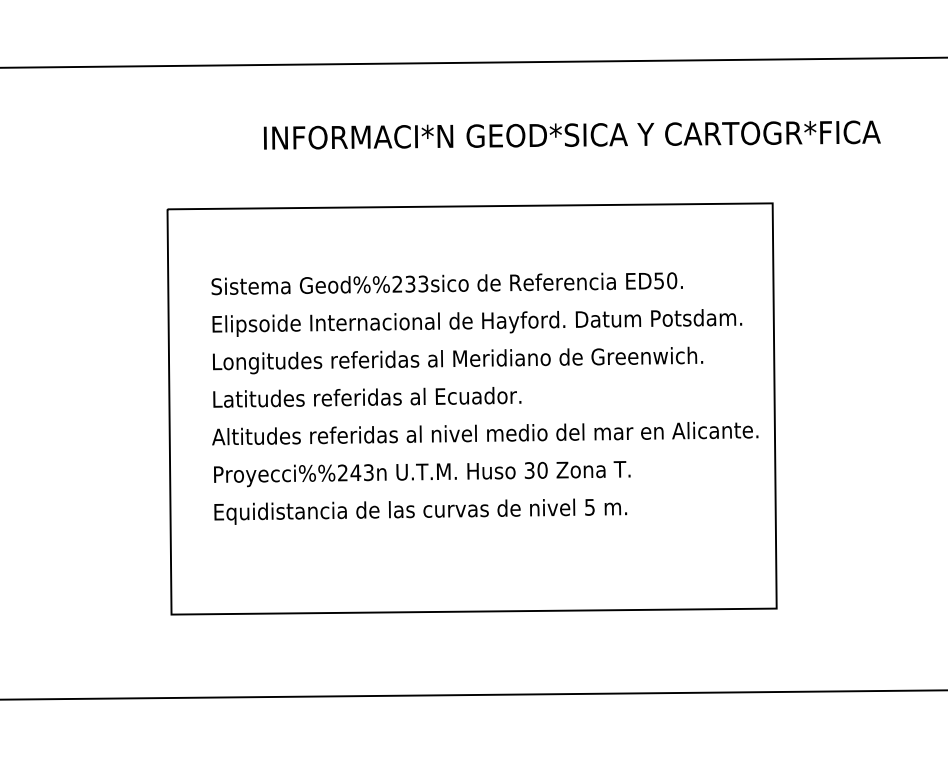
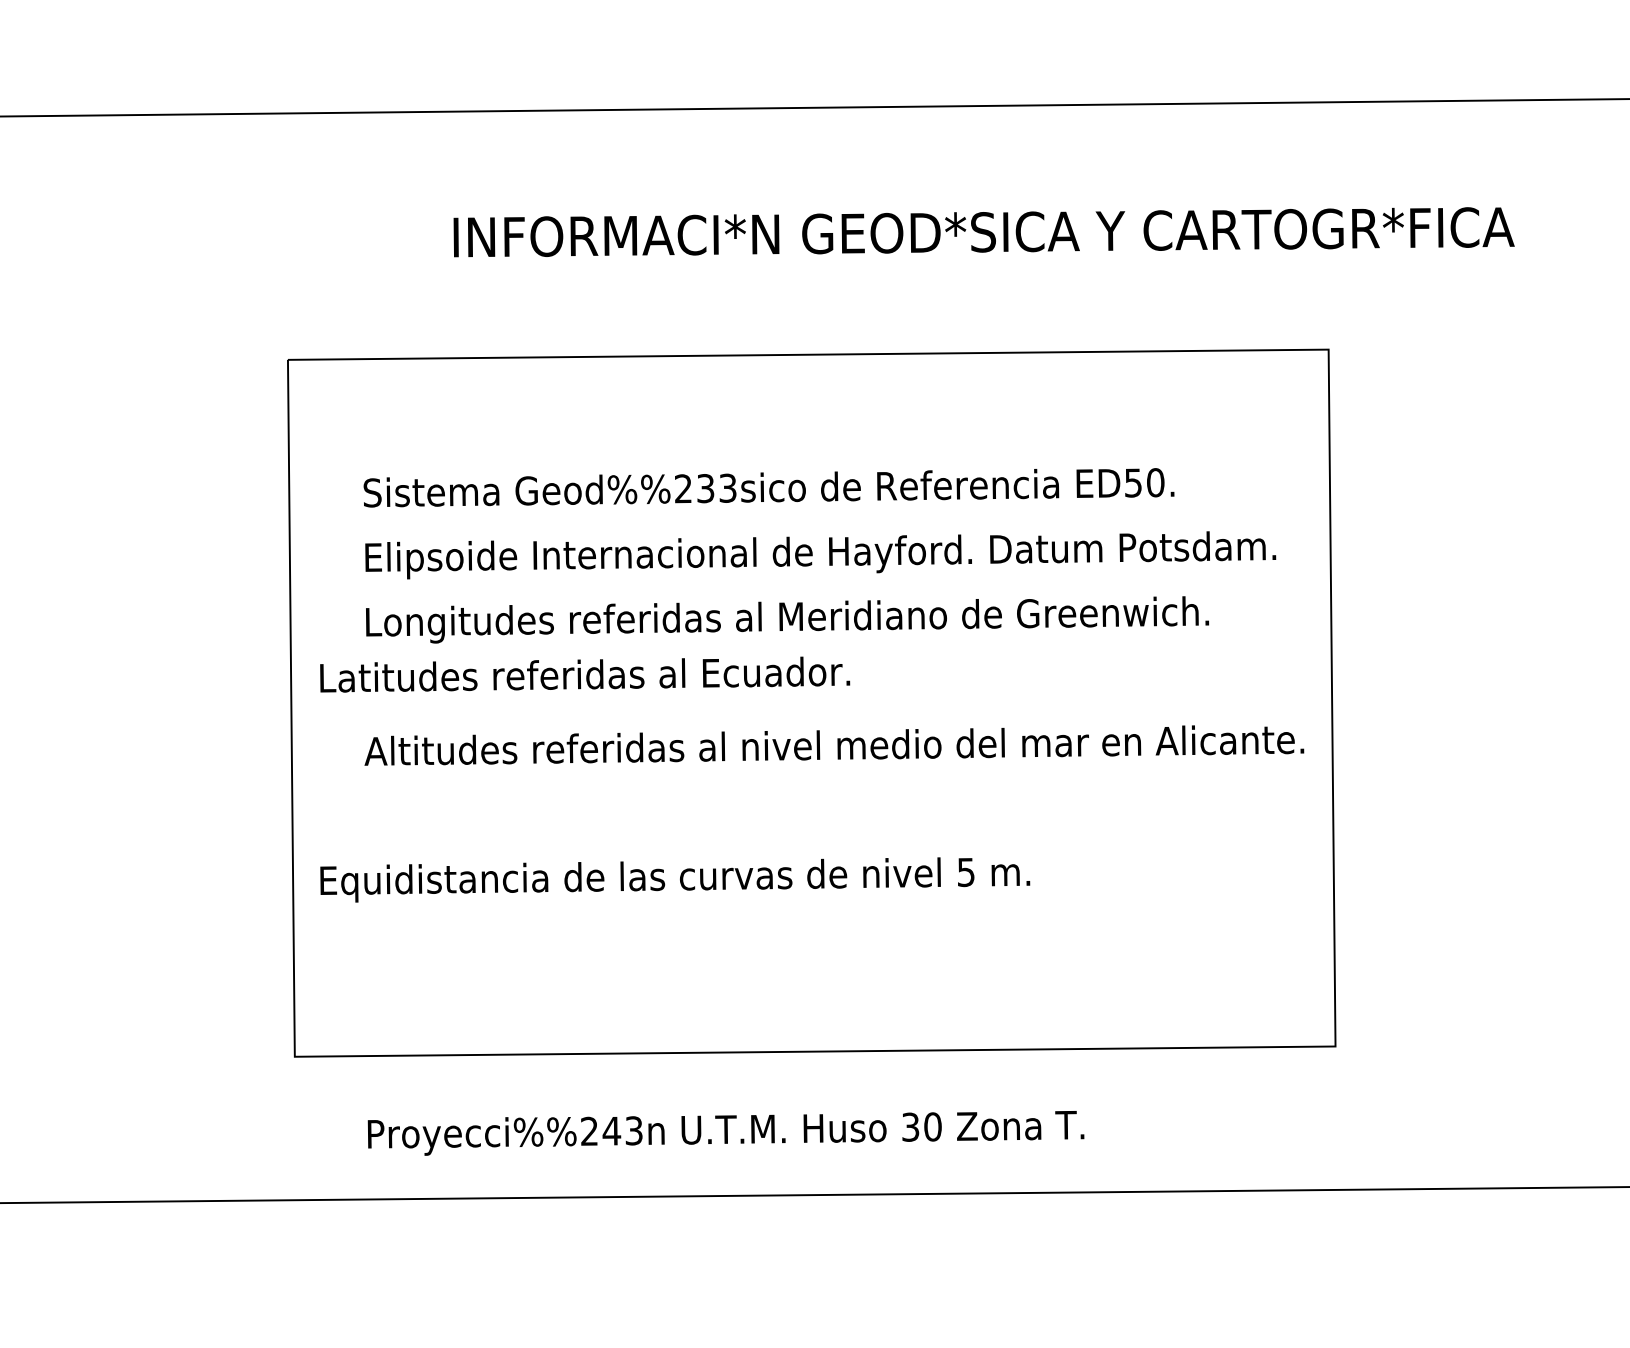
text: (367, 397) -> (585, 674), moved
text: (422, 474) -> (726, 1134), moved
text: (420, 511) -> (674, 879), moved

